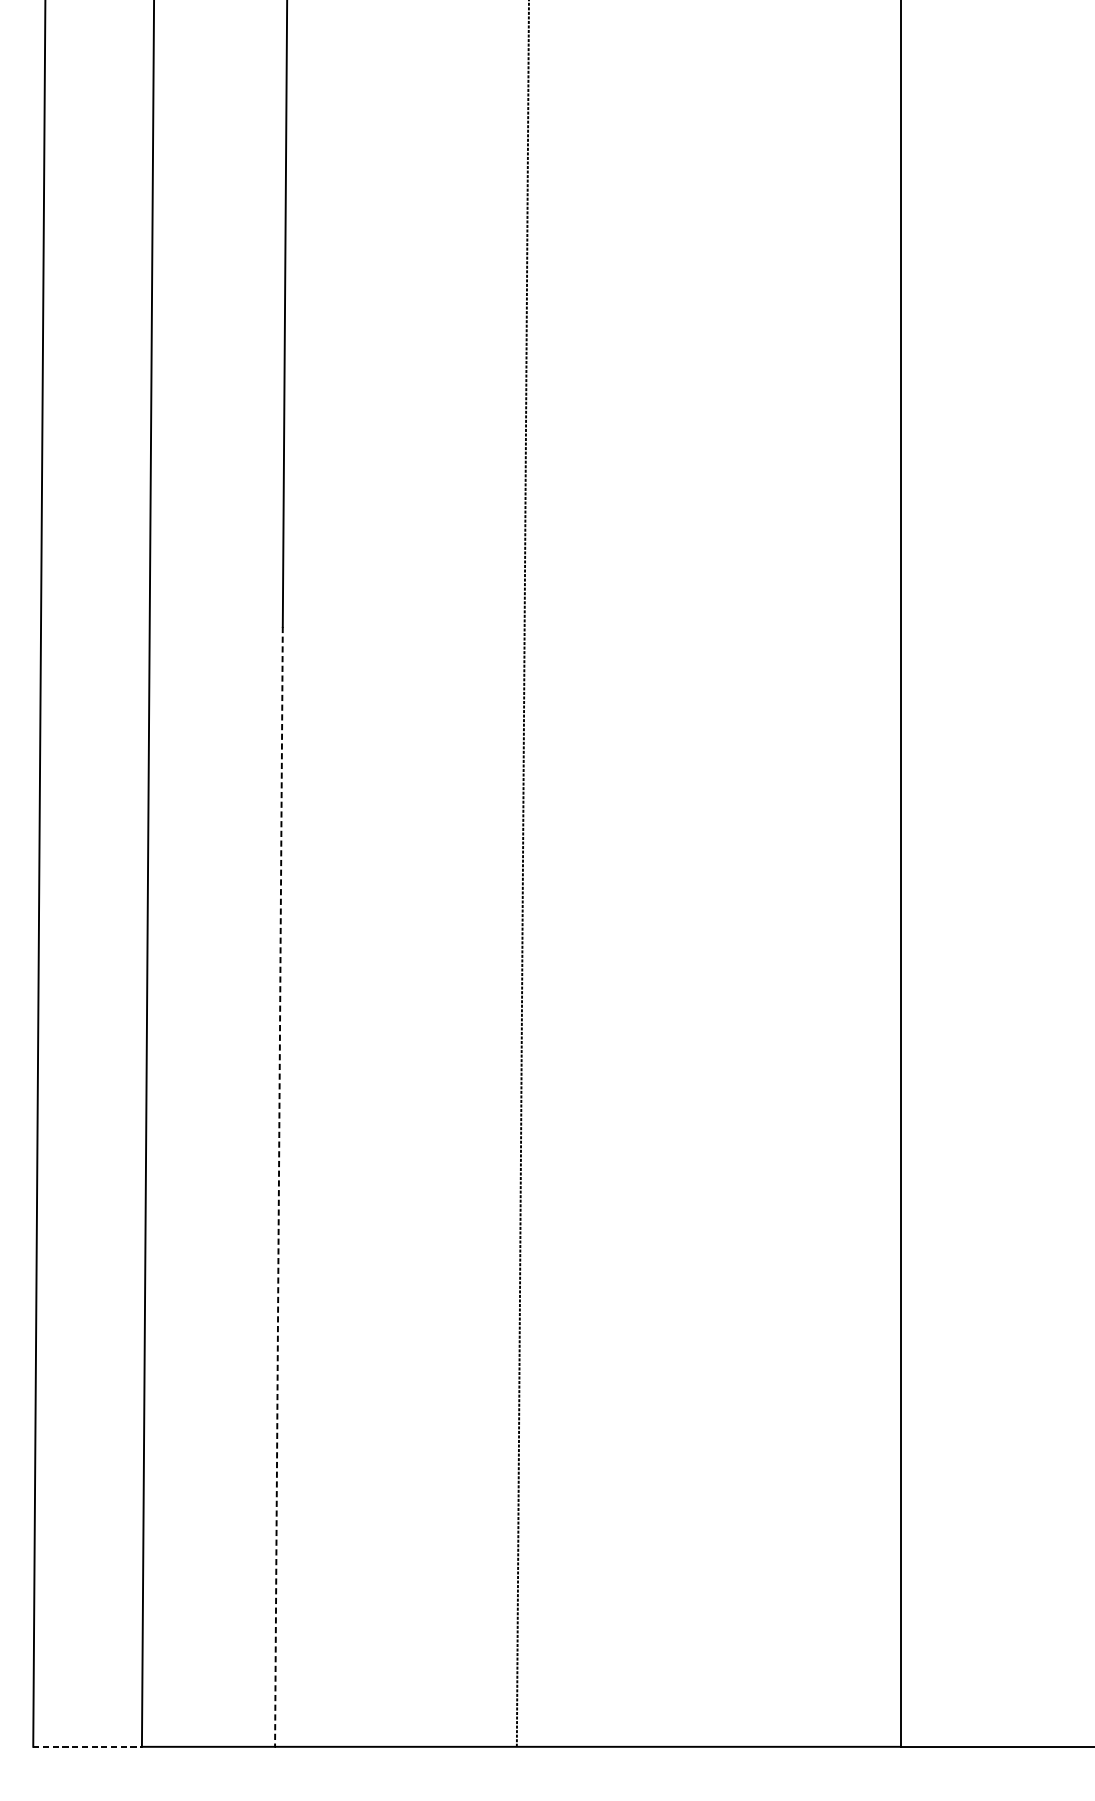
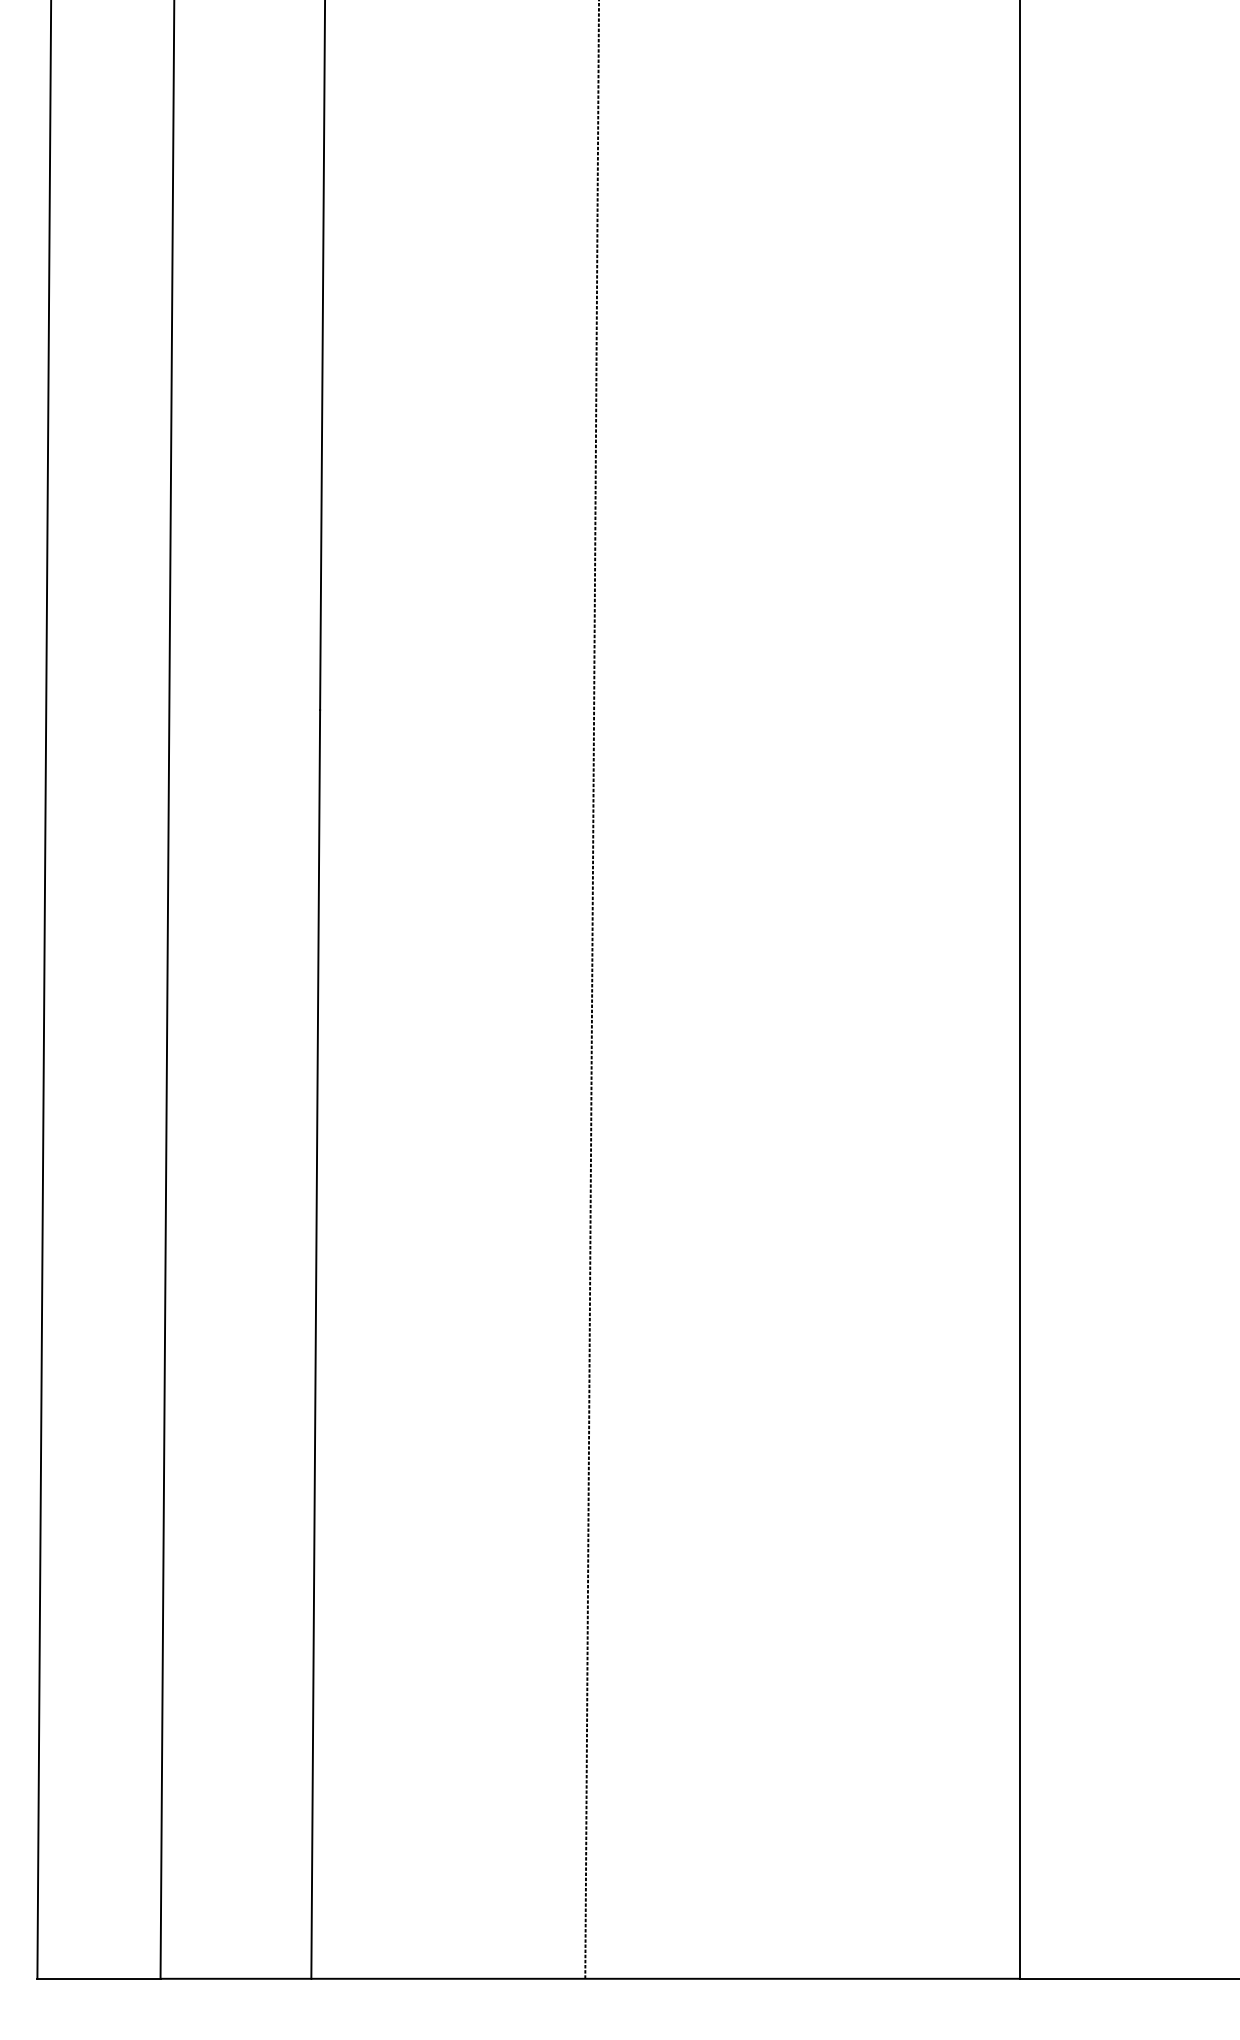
line: (278, 1186) -> (315, 1344), dashed -> solid
line: (87, 1746) -> (98, 1978), dashed -> solid

